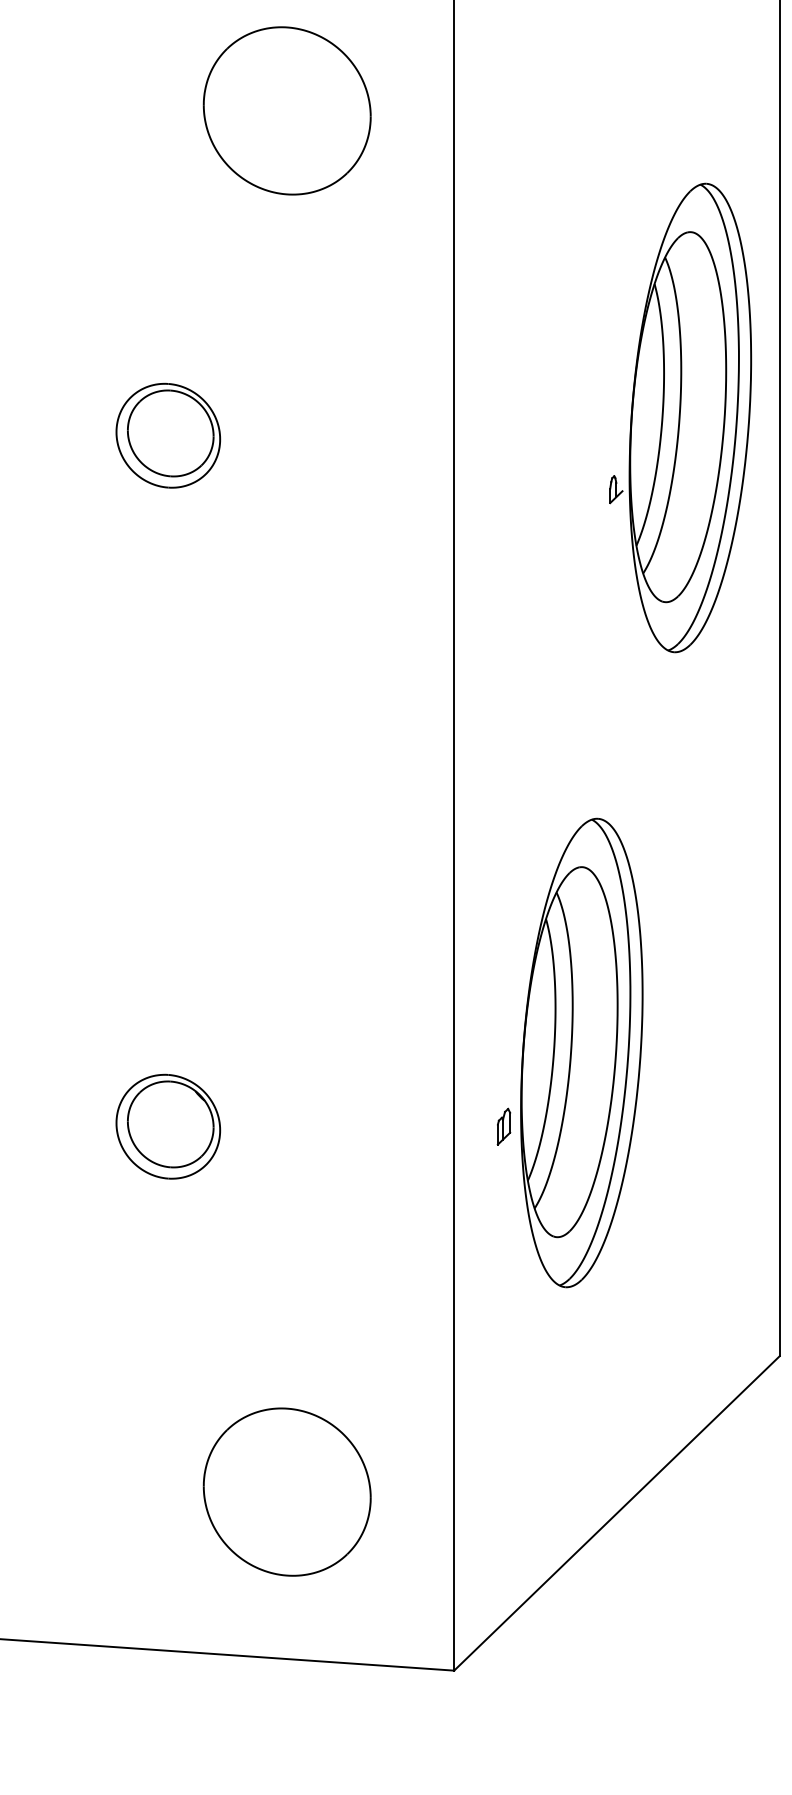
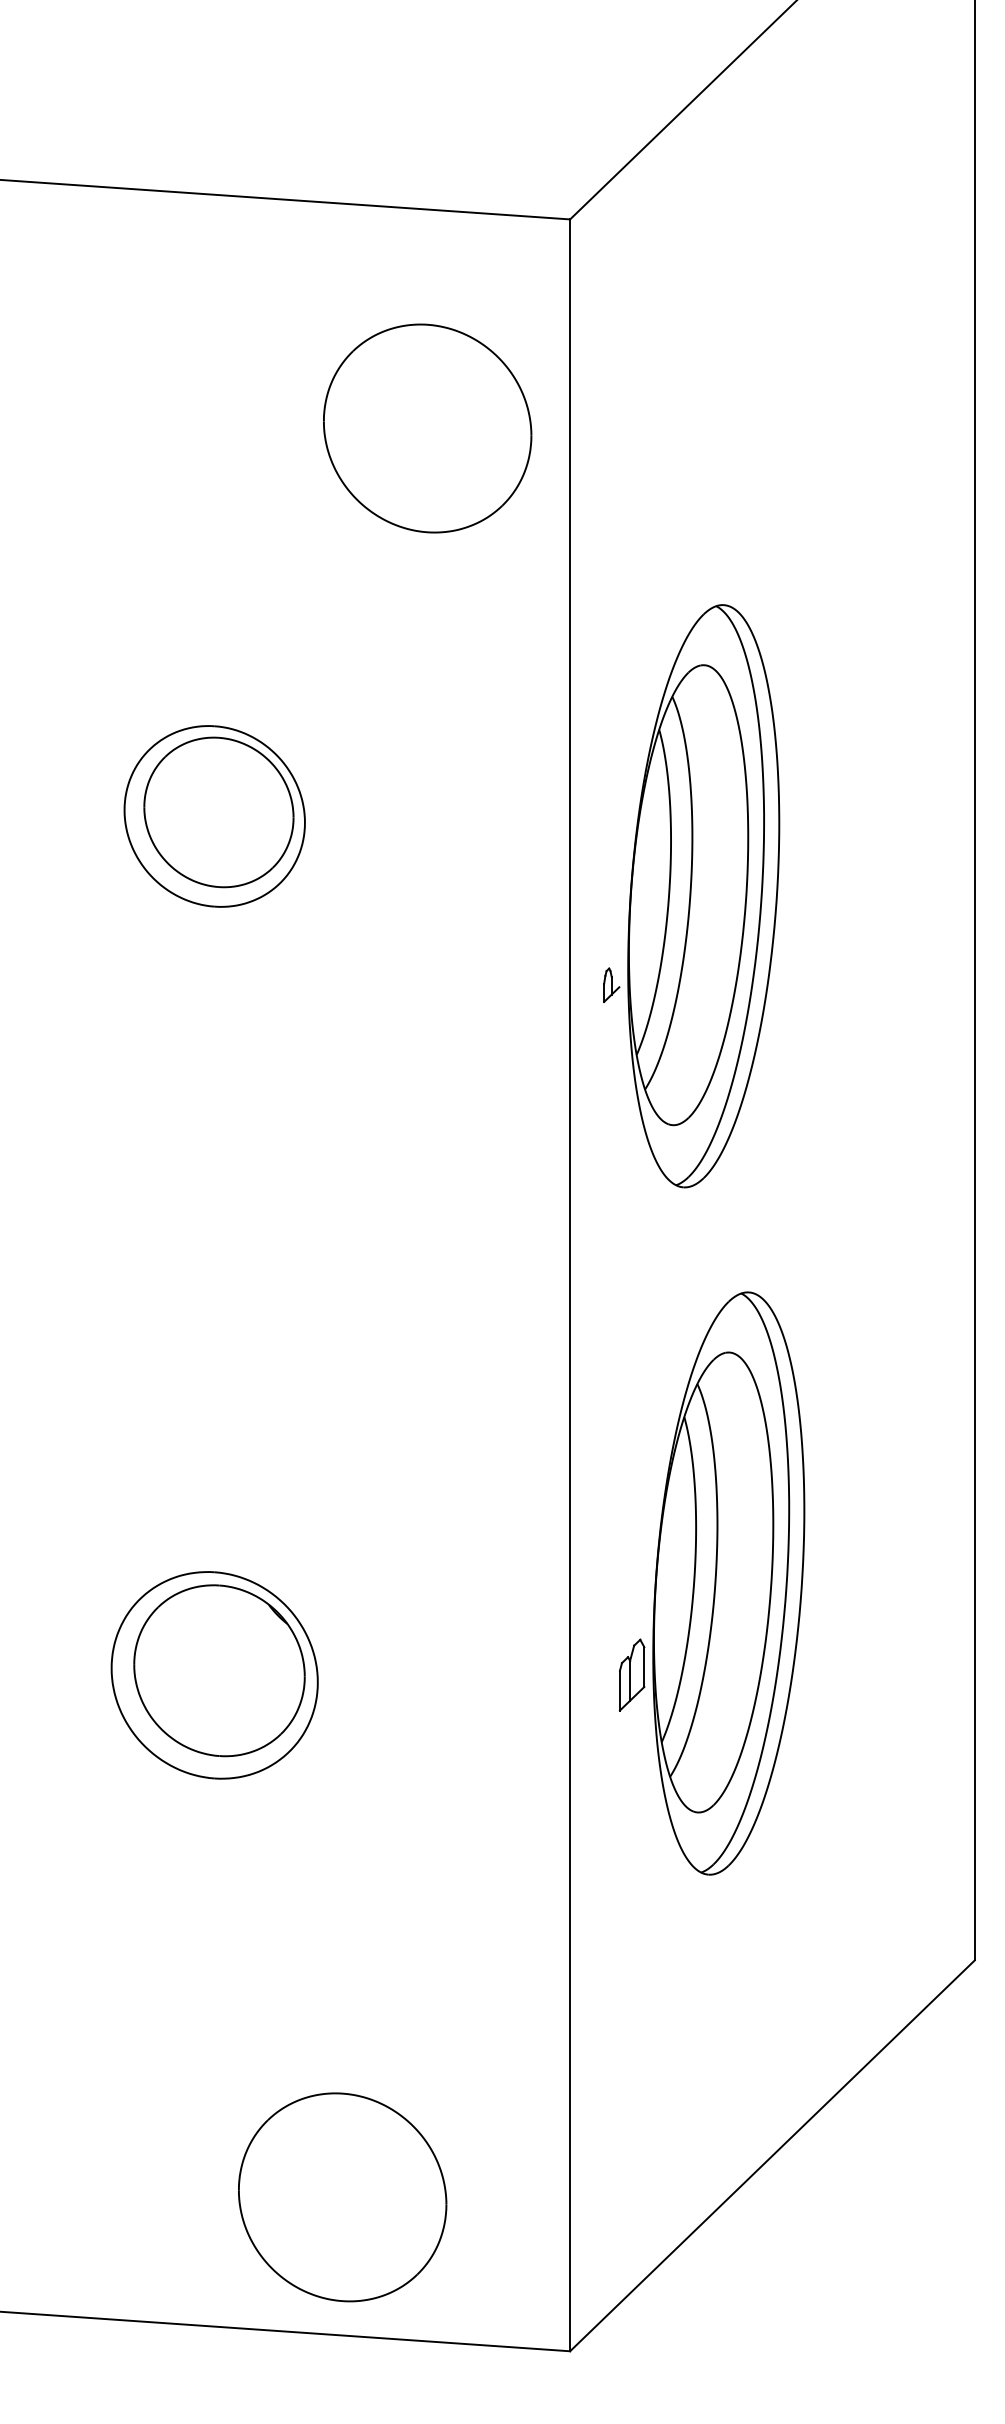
part: (287, 110) -> (427, 428), moved
part: (680, 418) -> (691, 896), moved
part: (168, 435) -> (214, 815), size x1.4
part: (168, 1126) -> (214, 1674), size x1.6
part: (503, 1126) -> (631, 1675), size x1.6
part: (287, 1492) -> (342, 2197), moved

